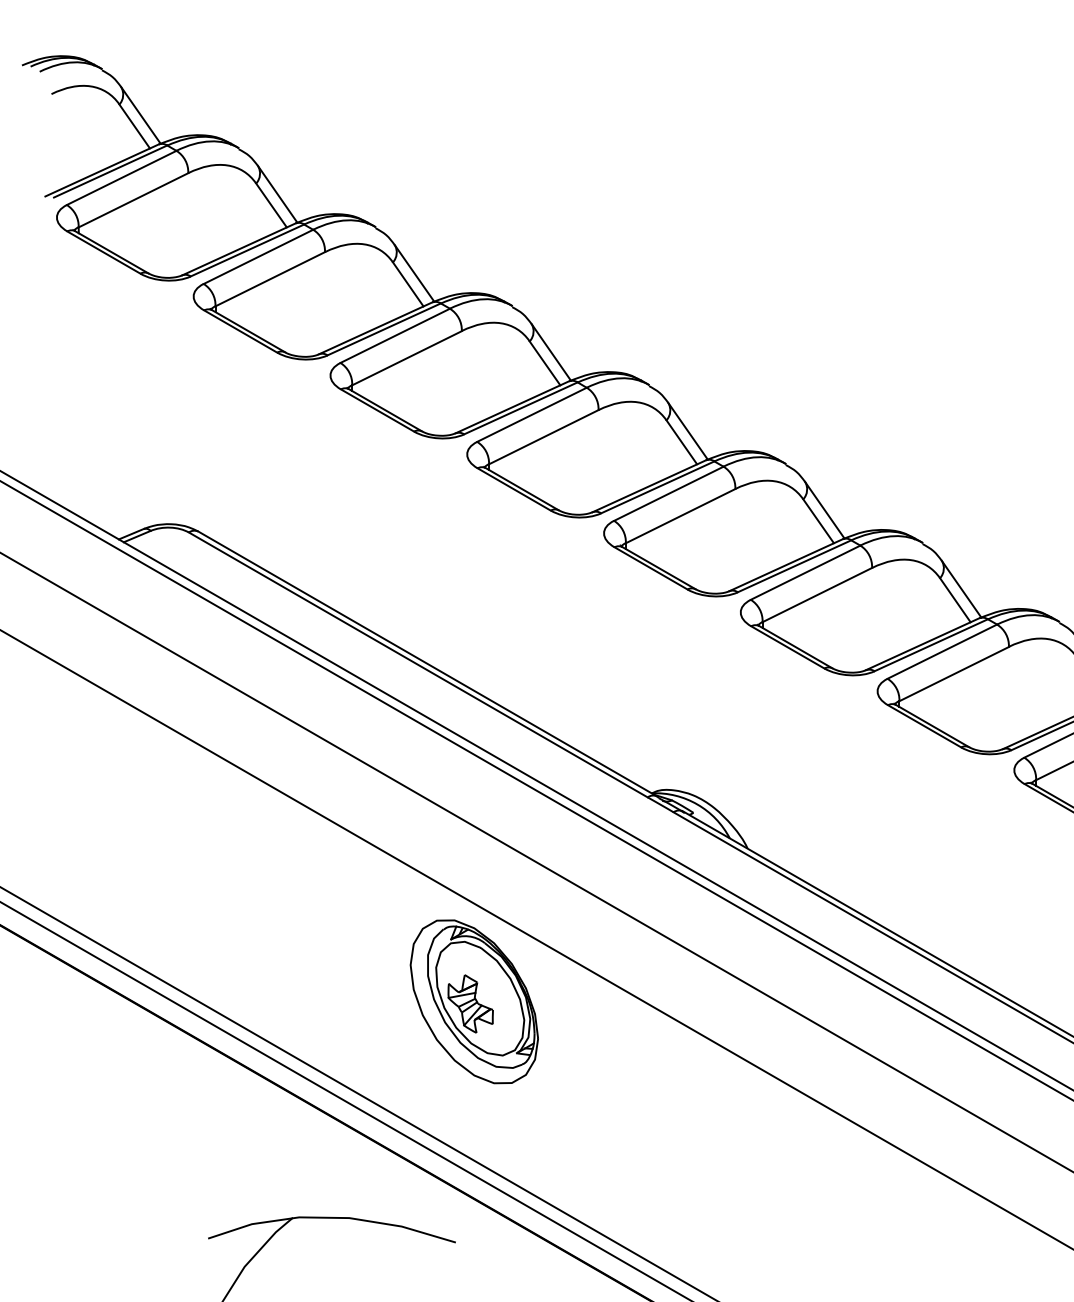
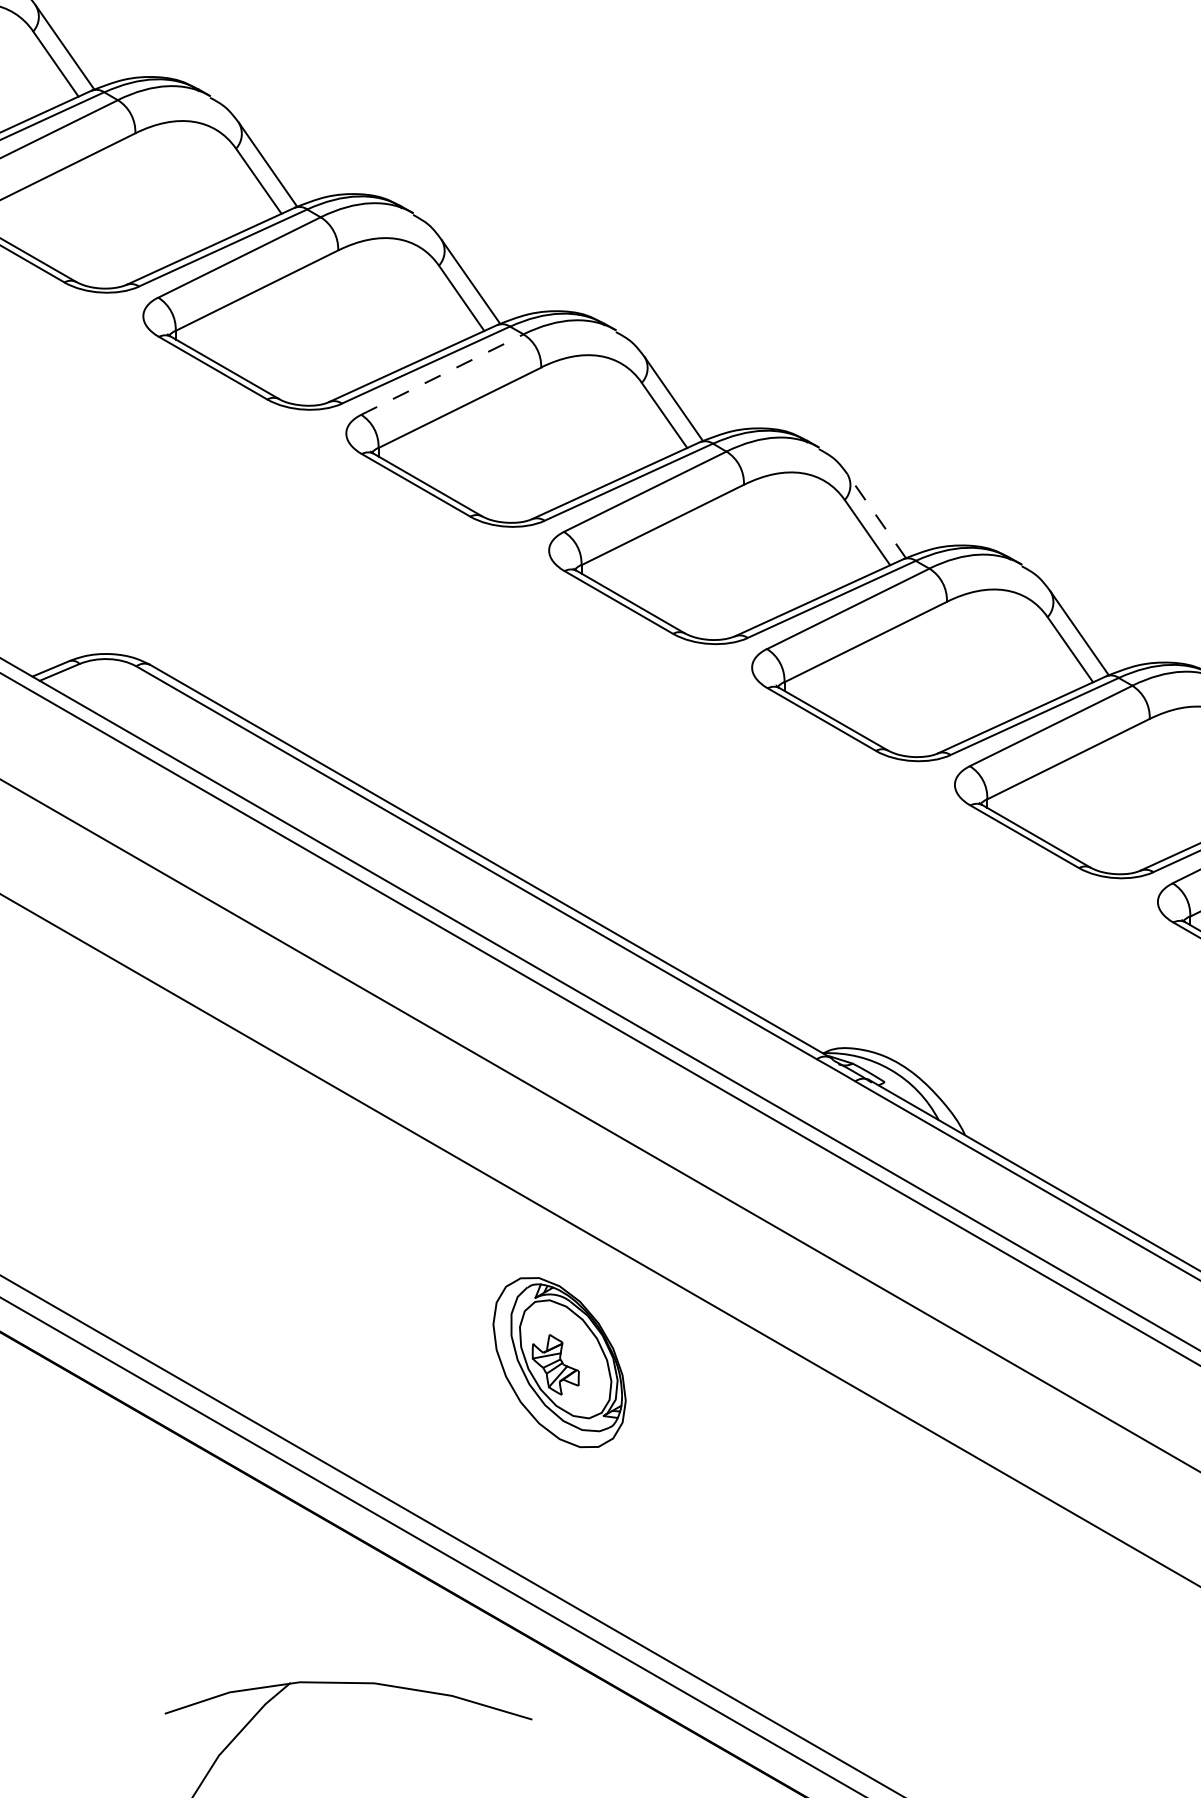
line: (395, 335) -> (442, 374), solid -> dashed
line: (688, 431) -> (877, 516), solid -> dashed
part: (473, 1001) -> (558, 1362), size x0.7

